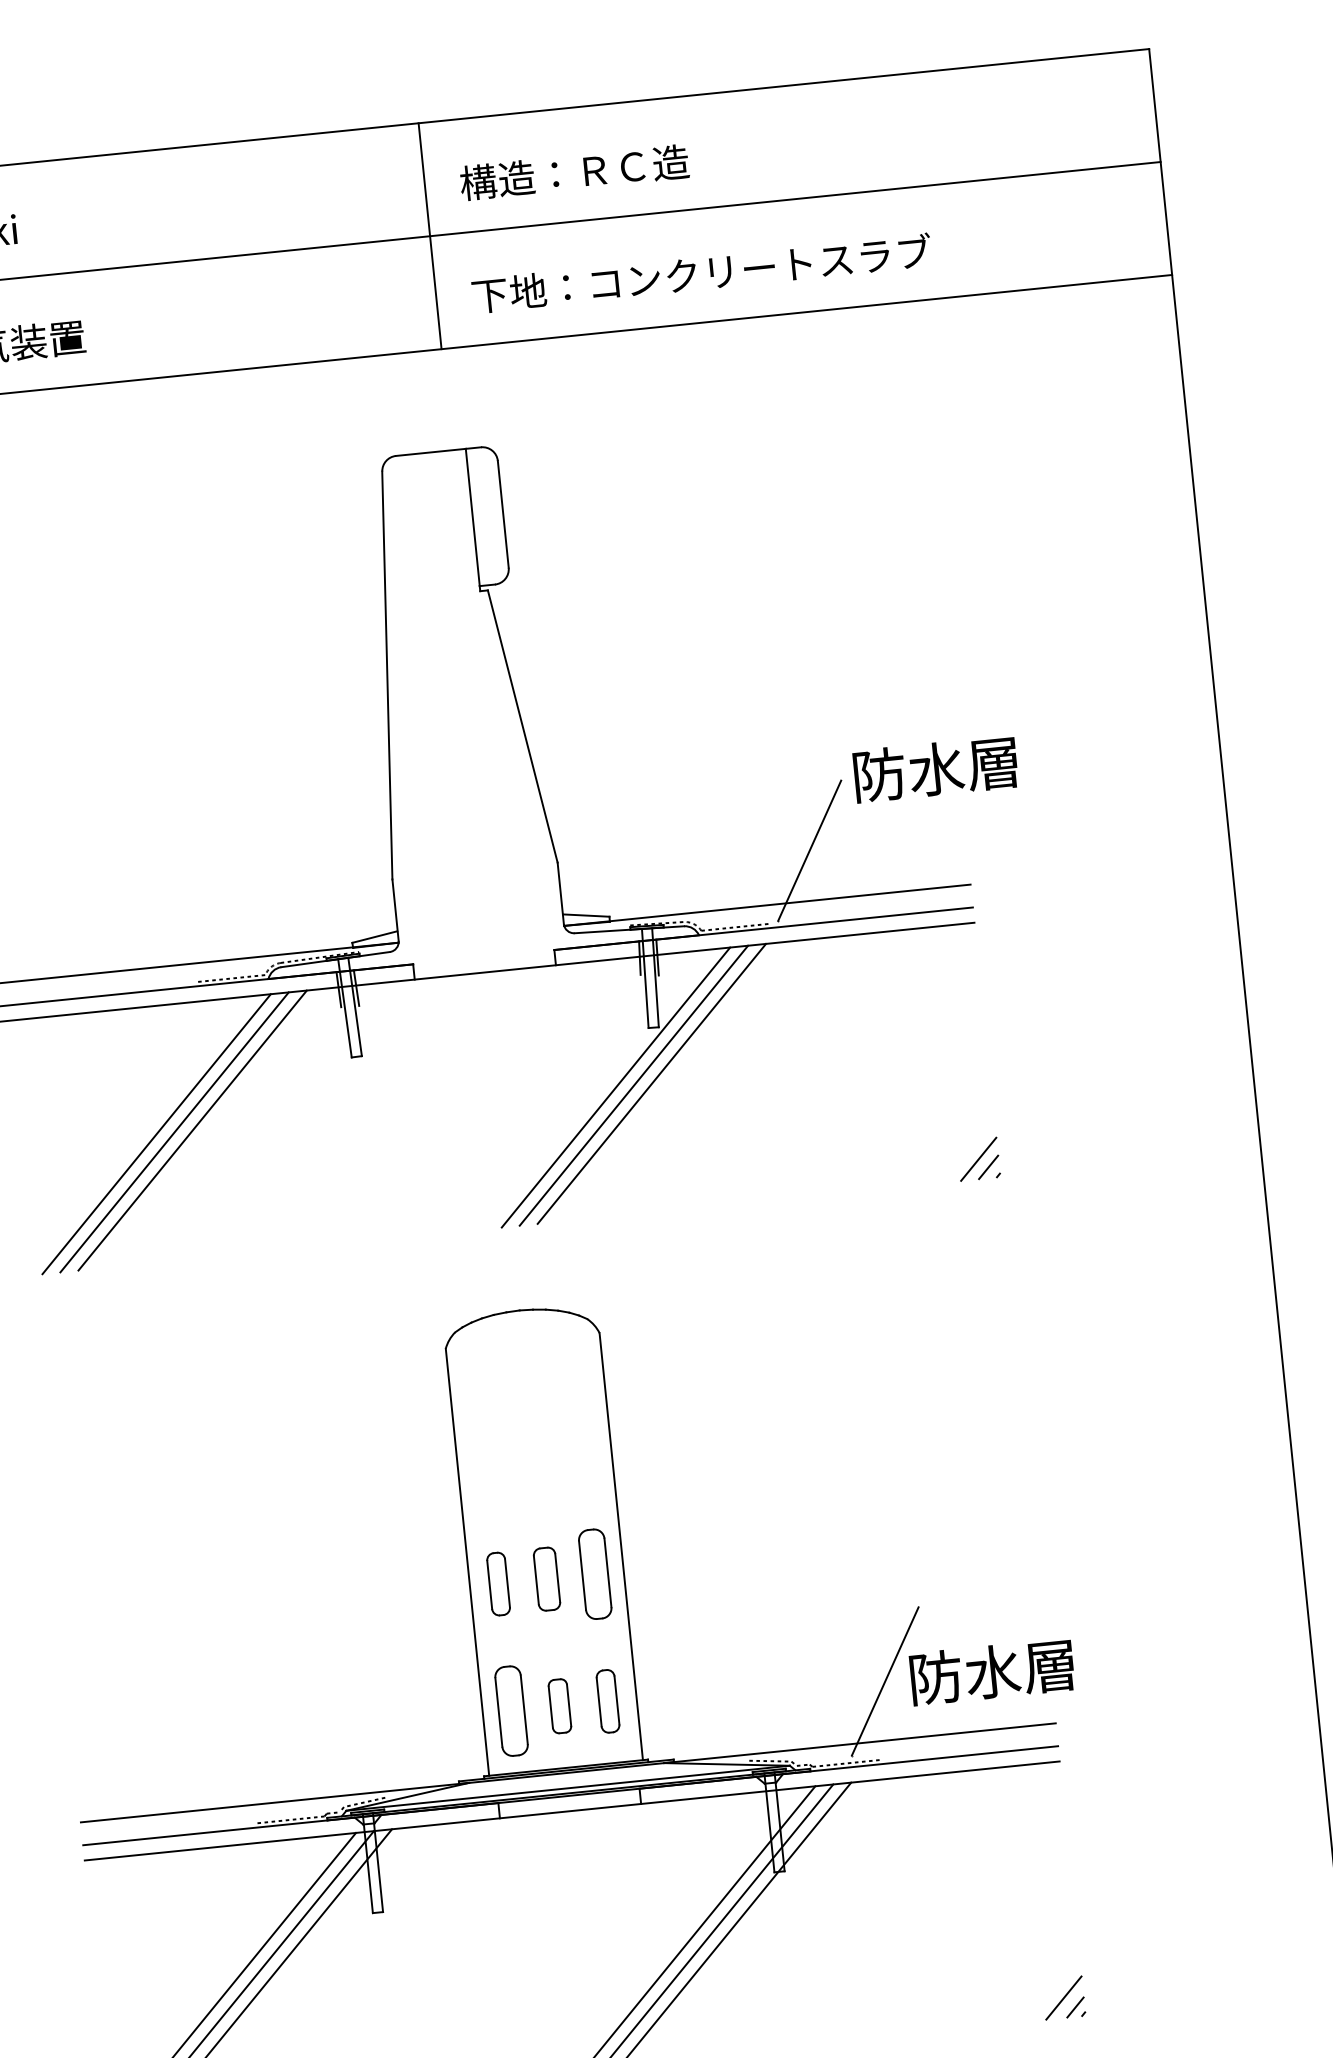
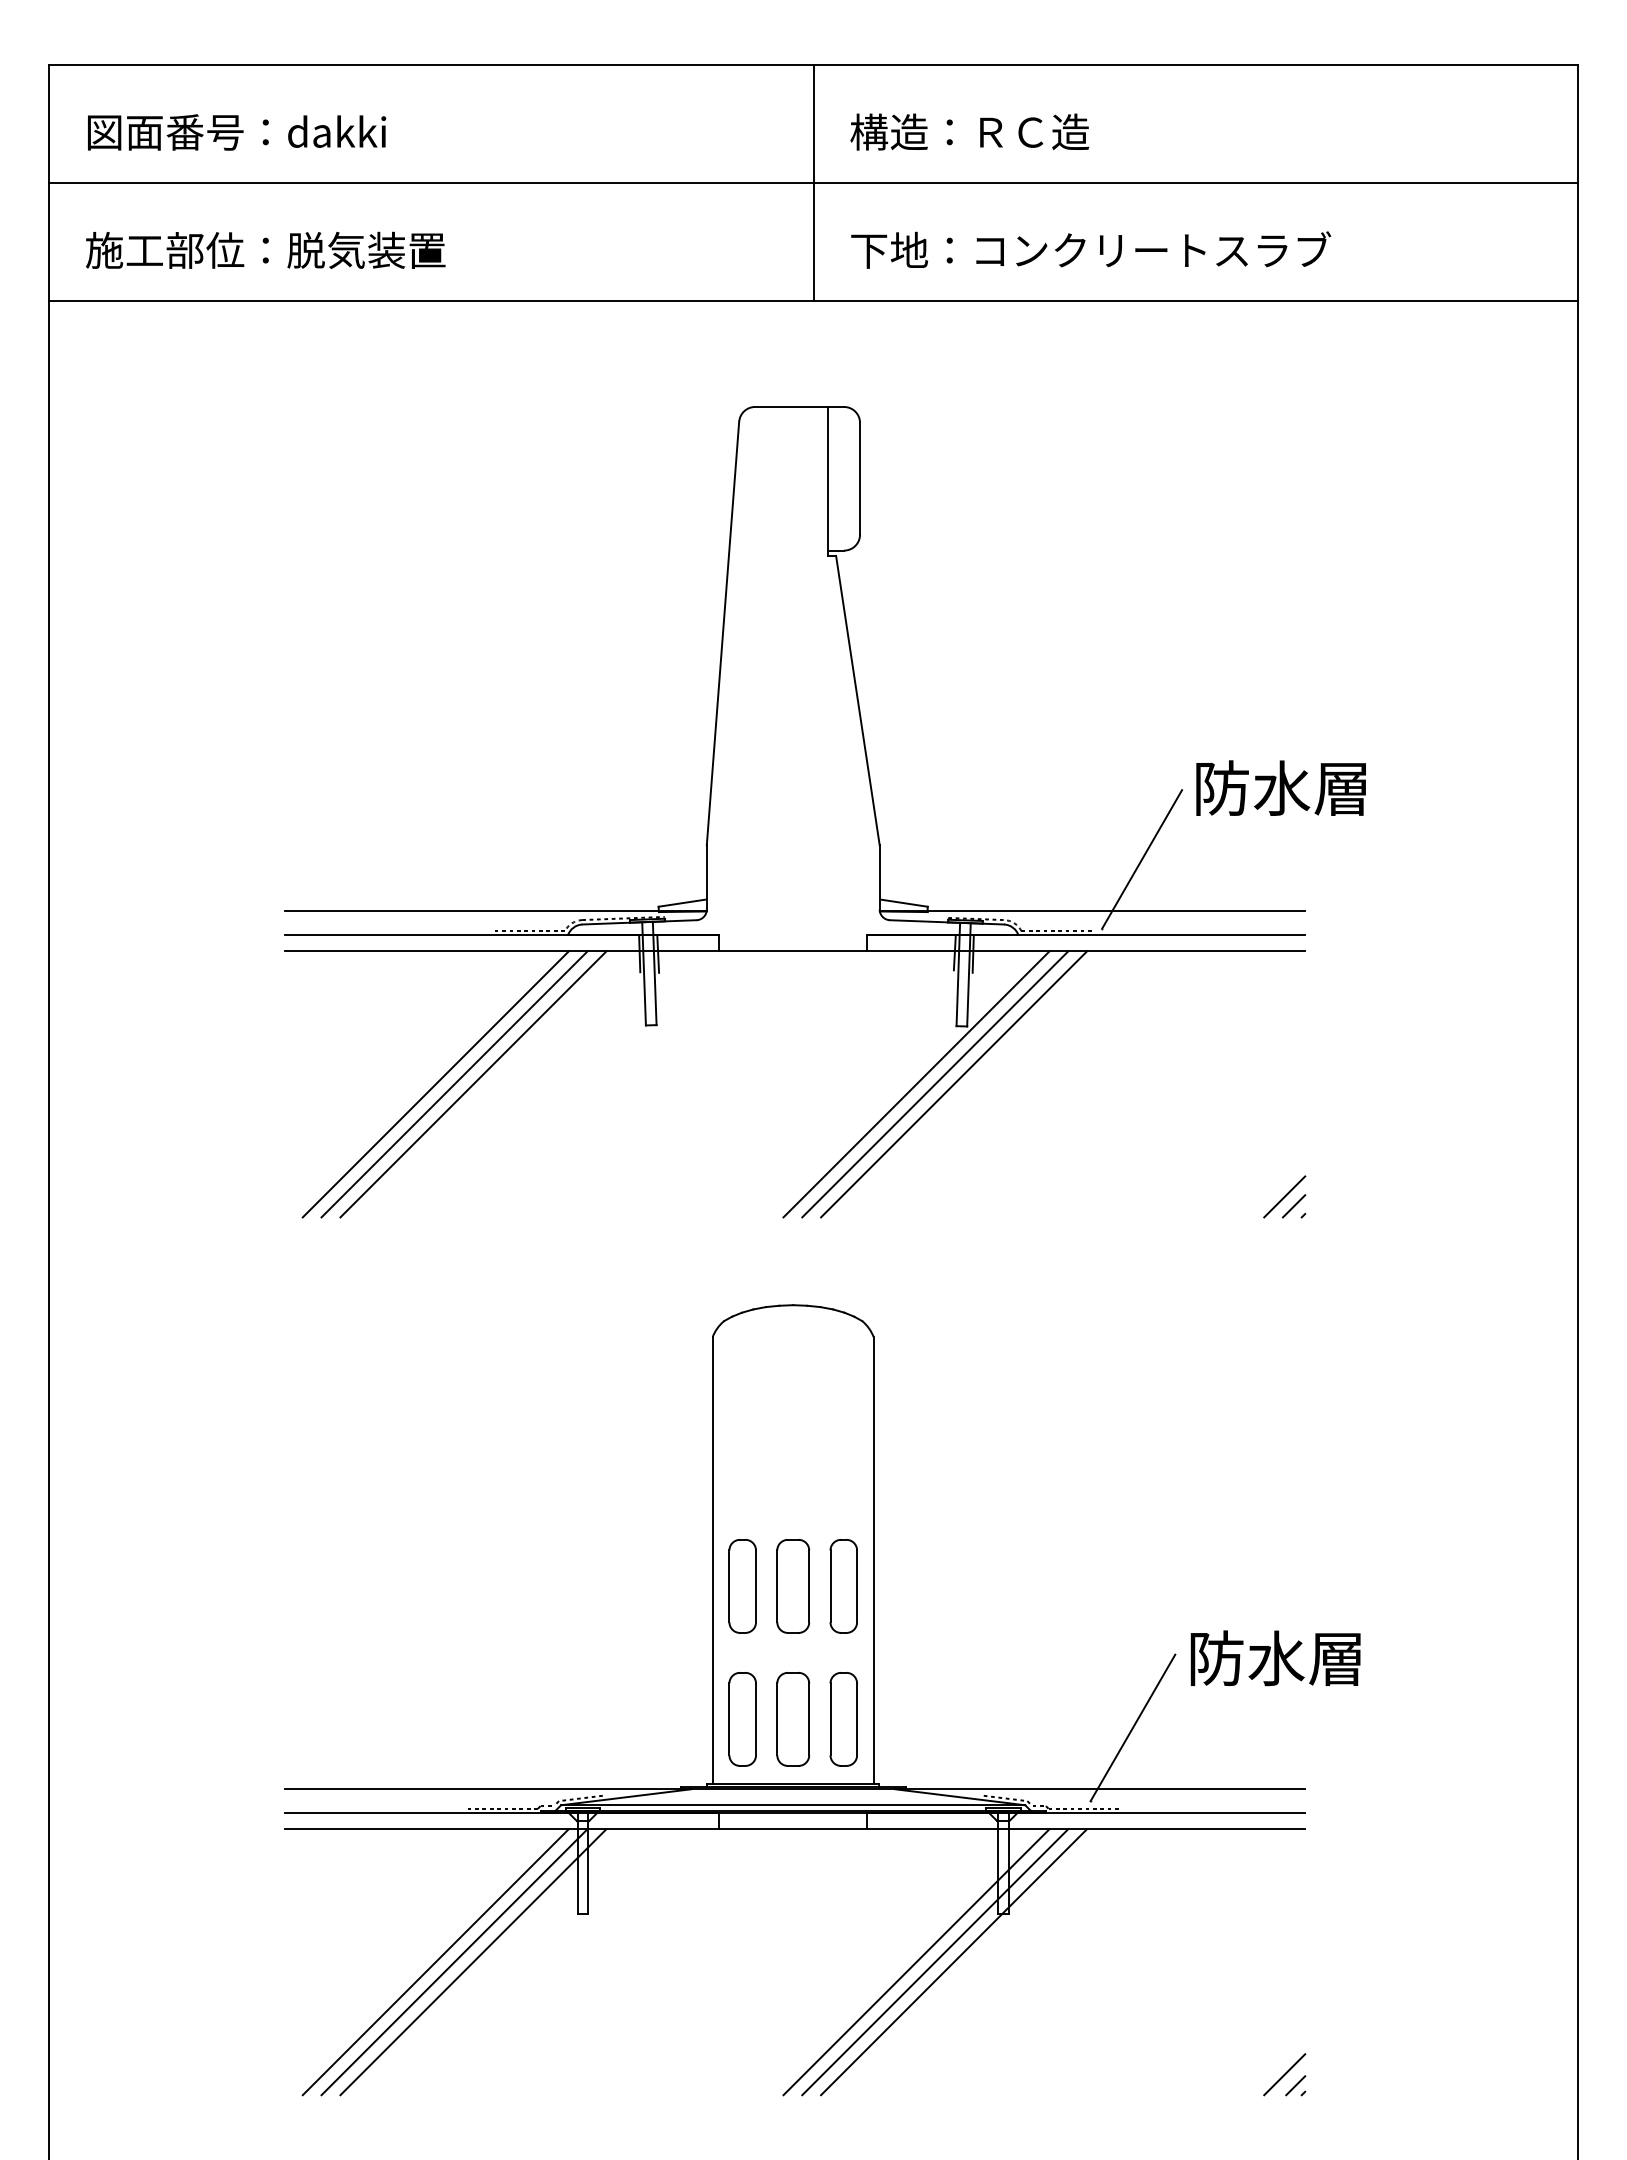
part: (547, 1579) -> (793, 1586), size x1.43
part: (498, 1584) -> (742, 1586), size x1.43
text: (992, 1672) -> (1275, 1658), moved
part: (607, 1701) -> (843, 1719), size x1.43
part: (560, 1706) -> (793, 1719), size x1.67

